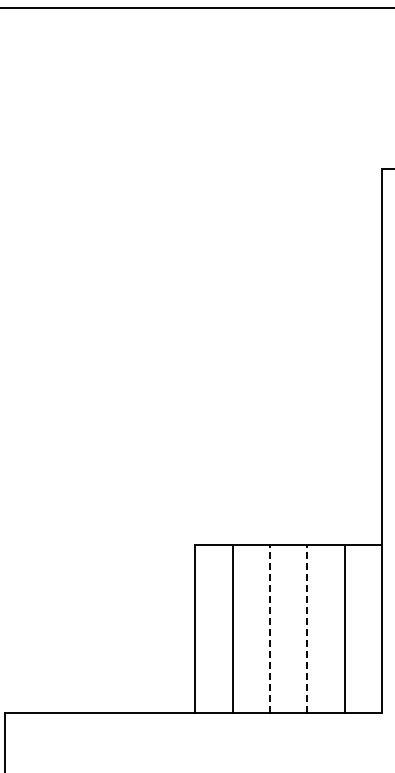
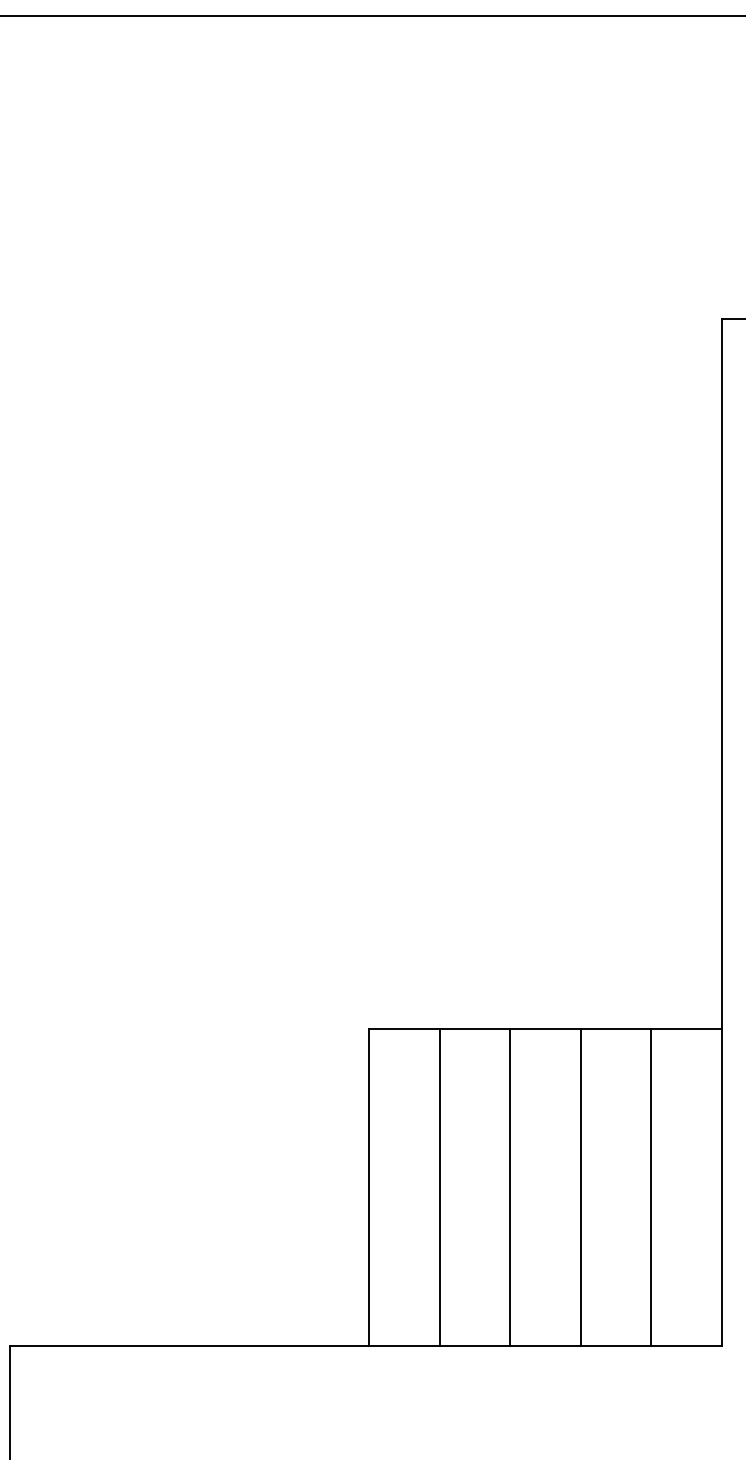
line: (270, 628) -> (510, 1187), dashed -> solid
line: (307, 628) -> (580, 1187), dashed -> solid

